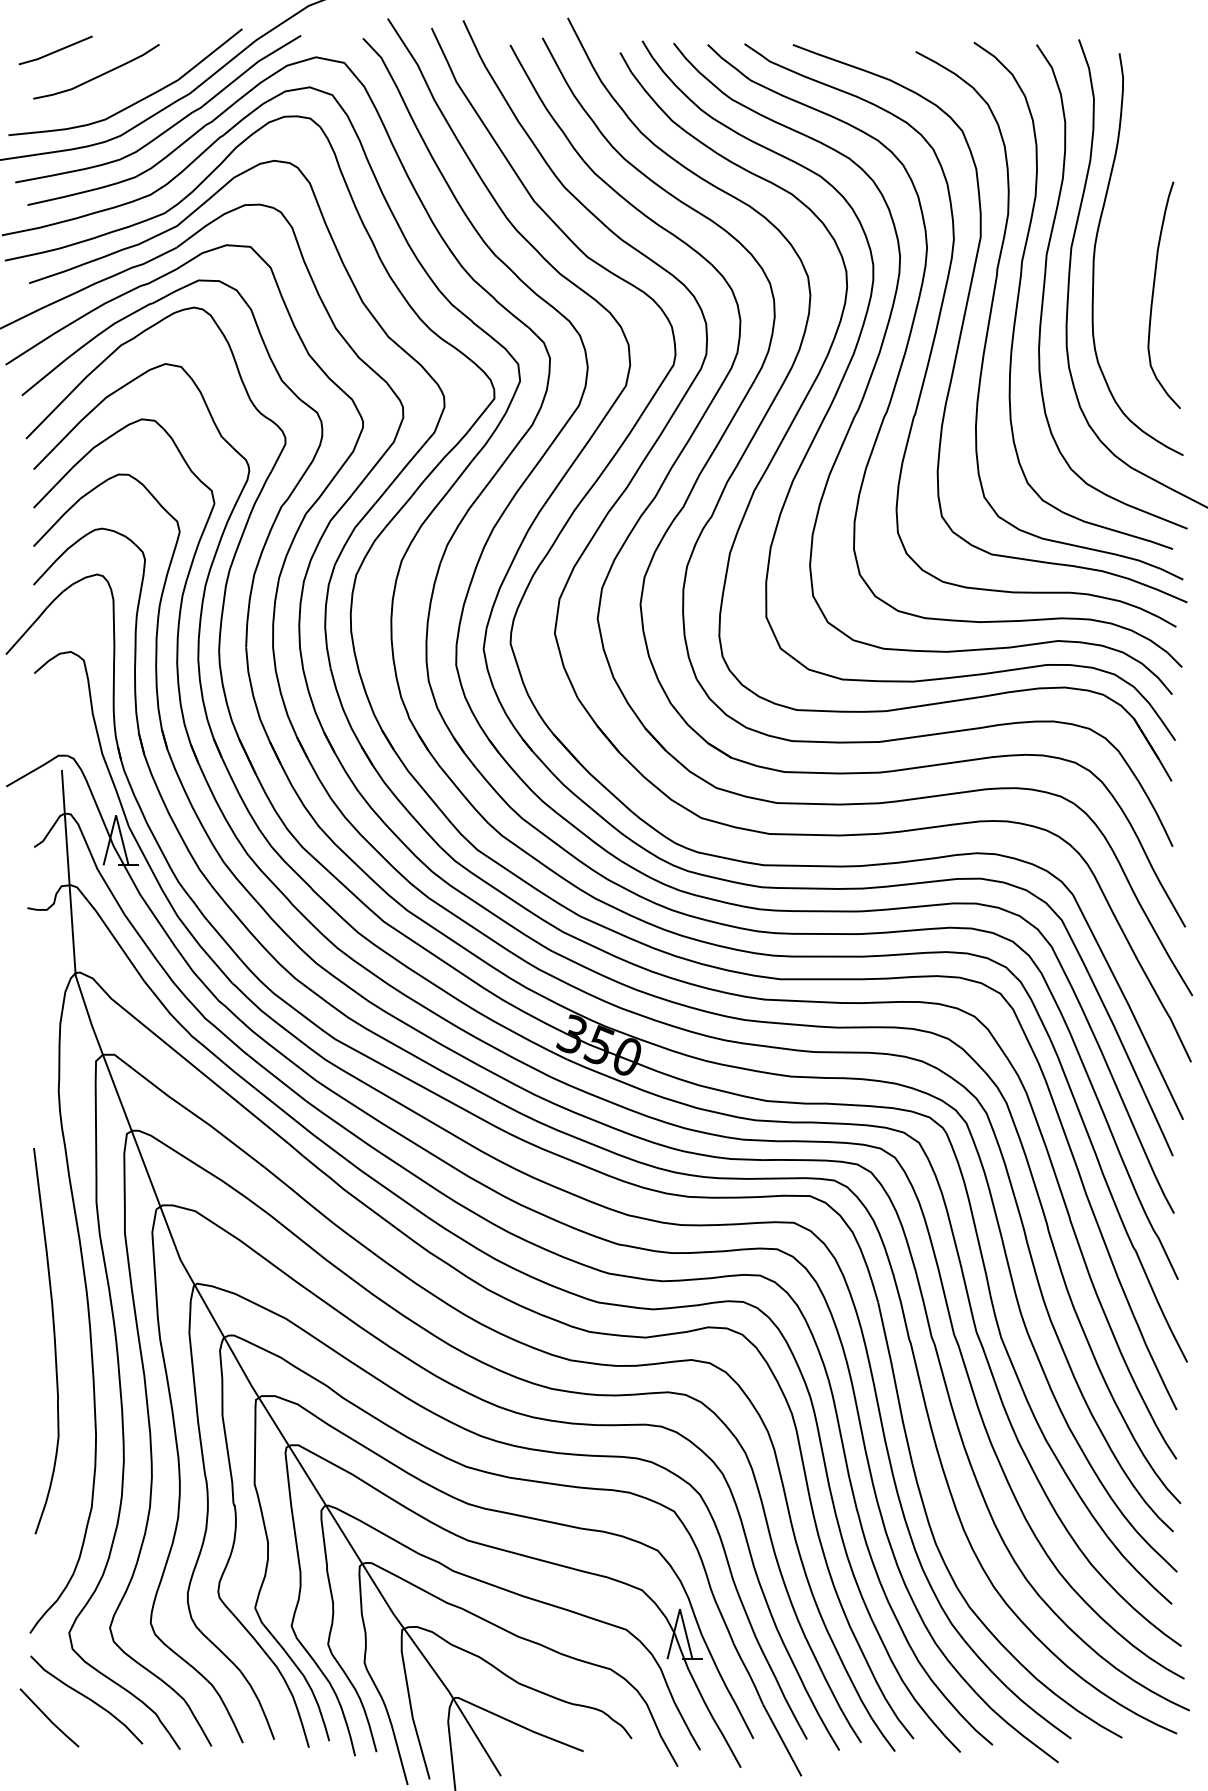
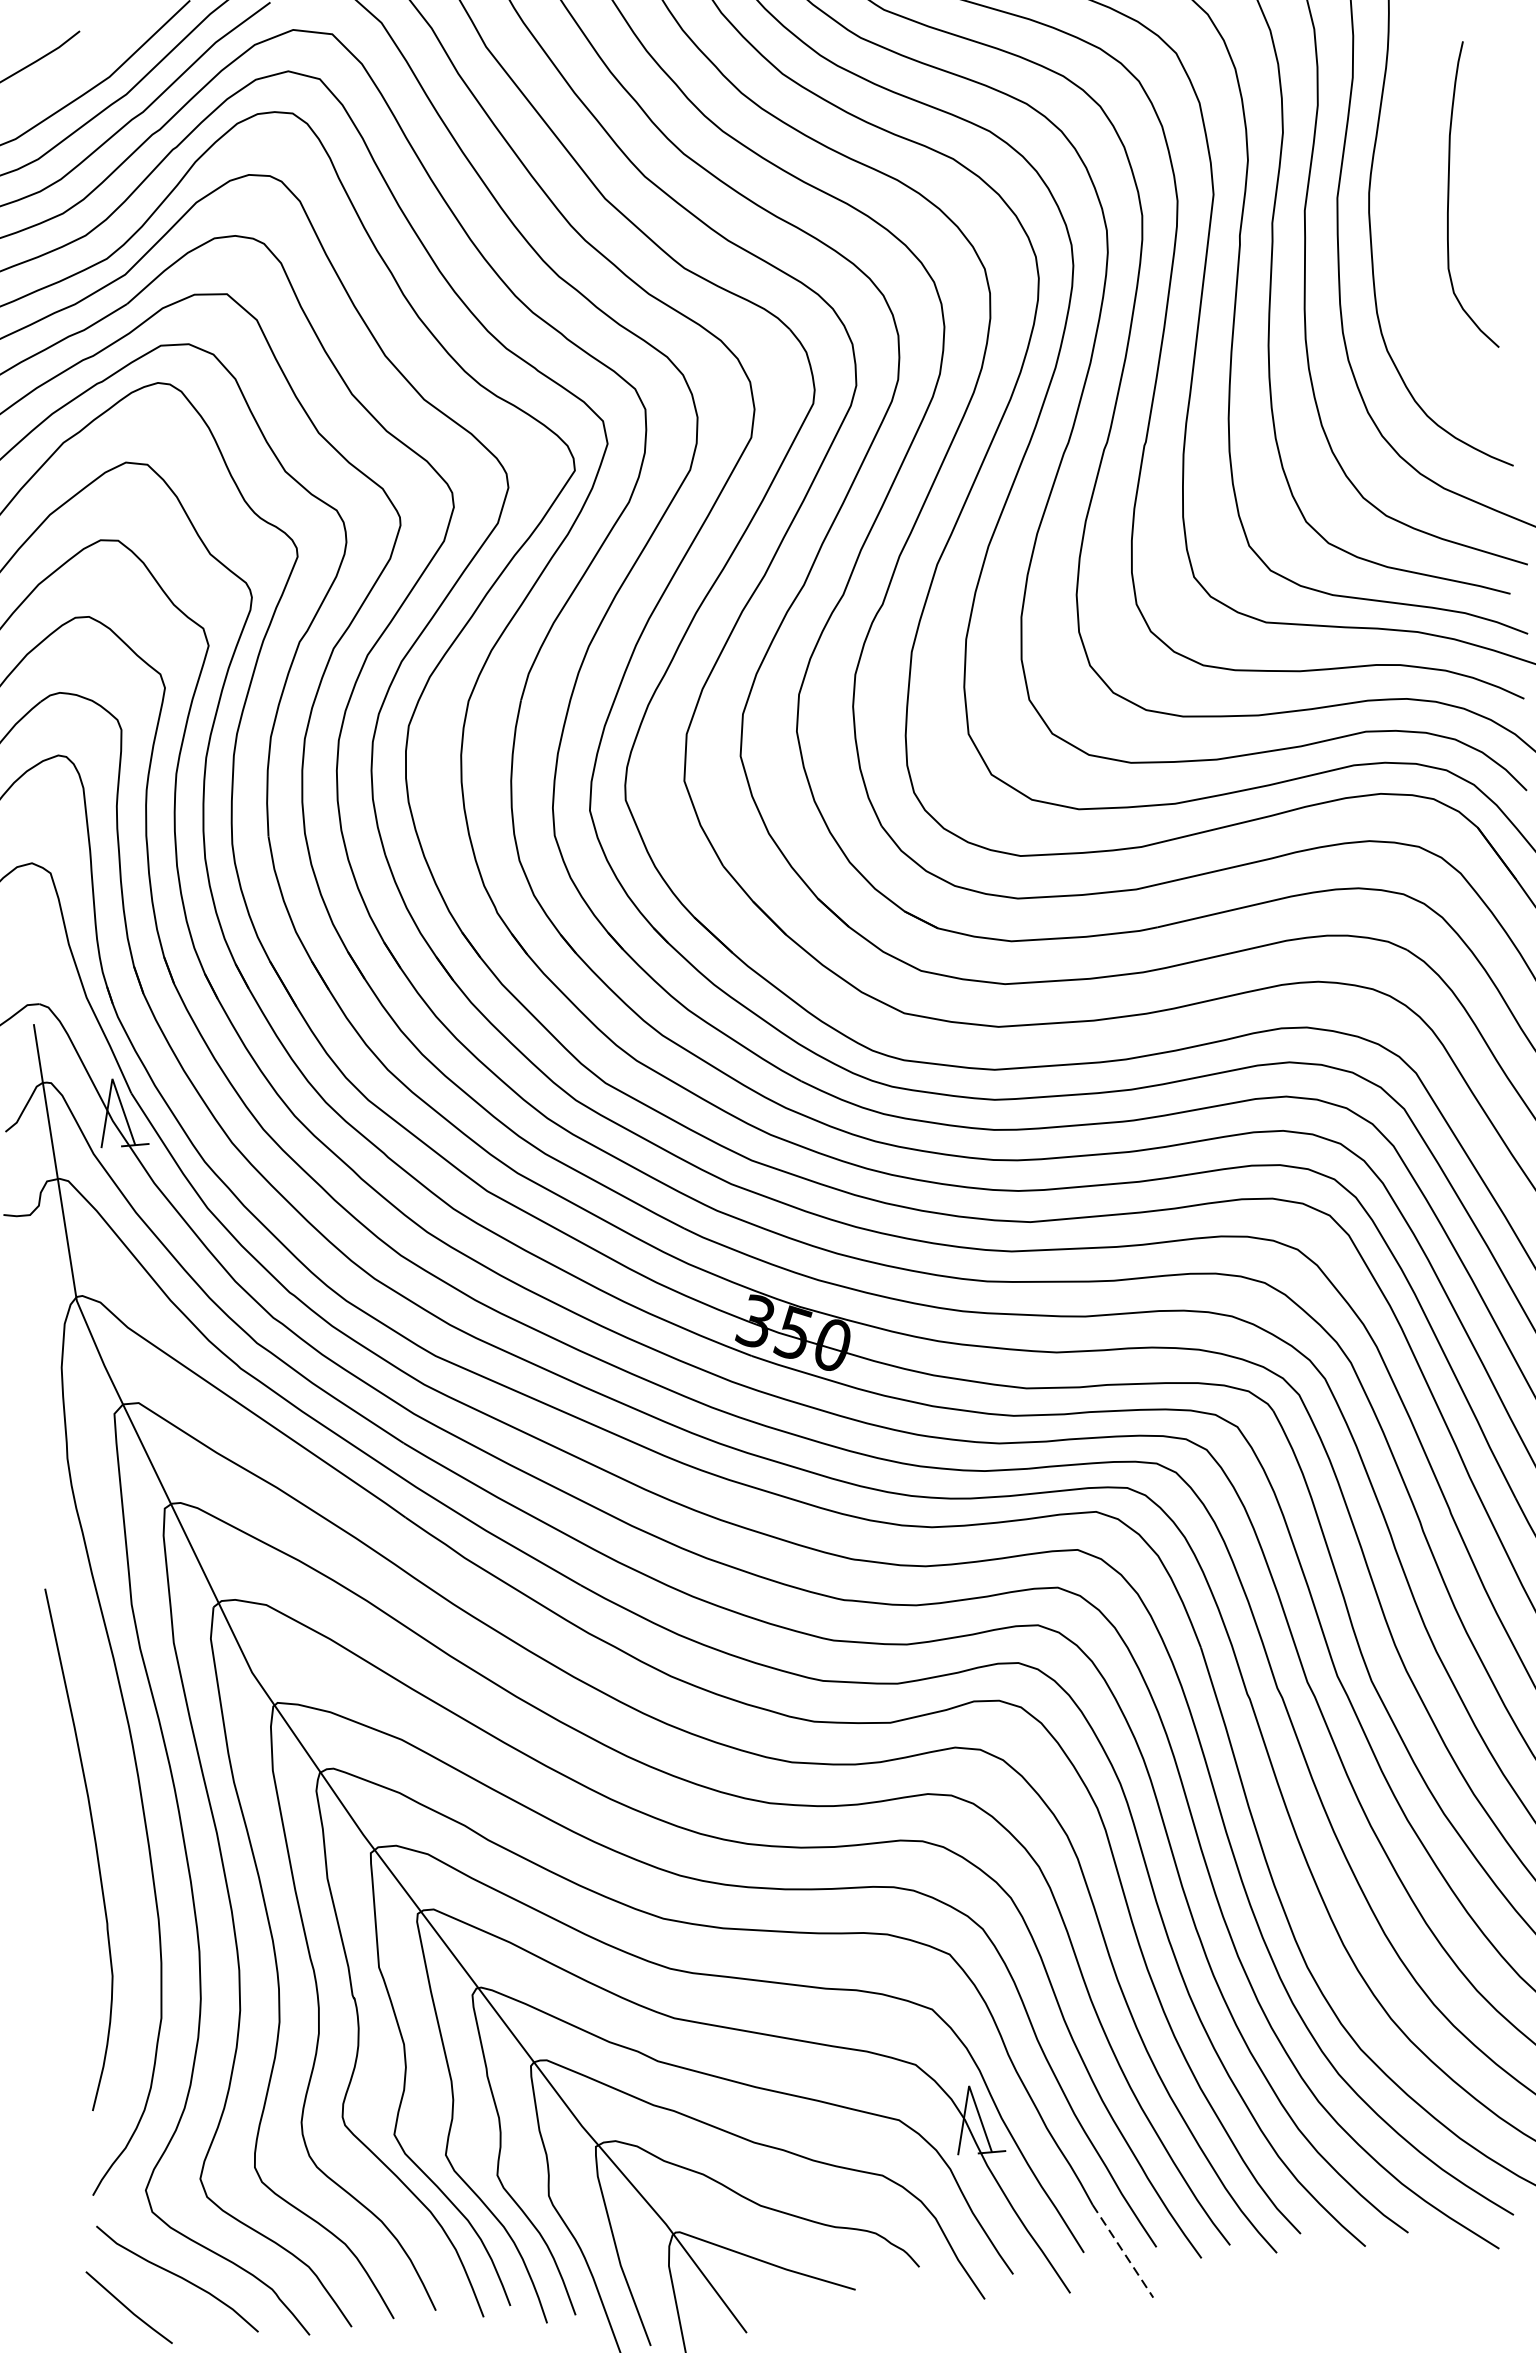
curve: (1154, 291) -> (1450, 192), moved
curve: (53, 1338) -> (94, 1844), moved
line: (782, 1740) -> (1123, 2251), solid -> dashed

